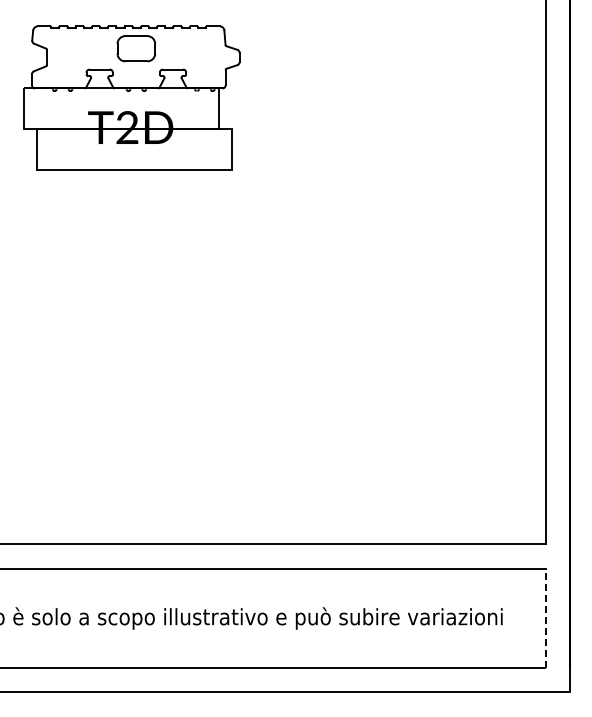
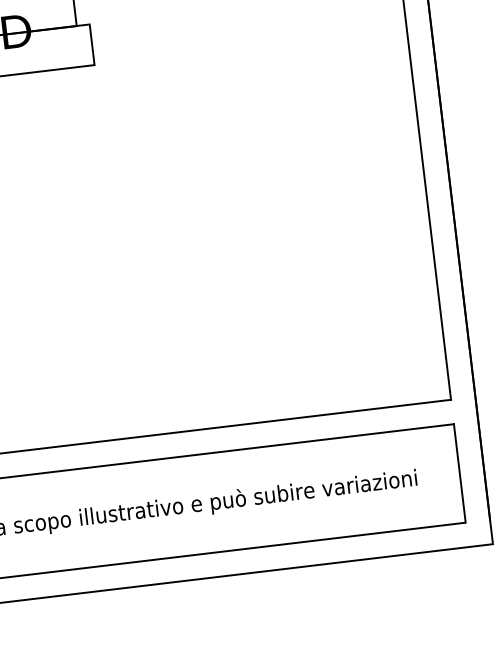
line: (545, 618) -> (459, 473), dashed -> solid

